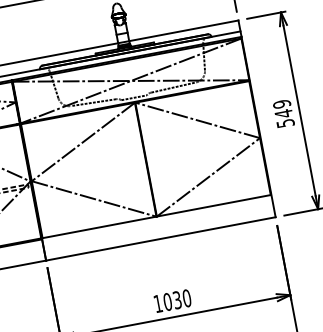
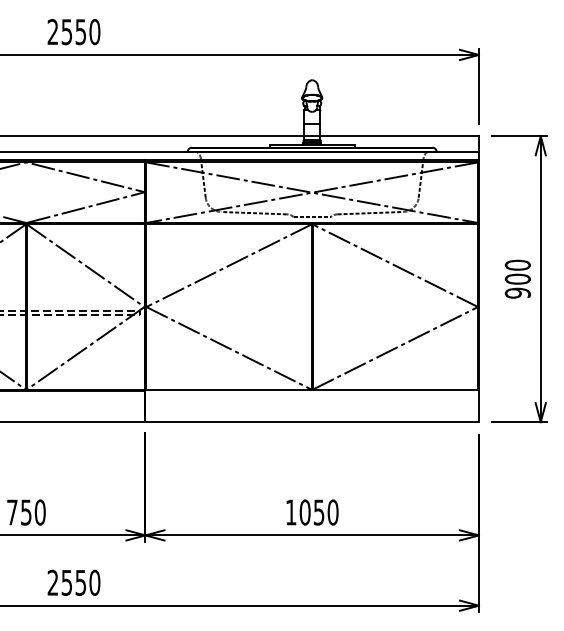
text: (283, 113) -> (517, 278), 549 -> 900
text: (177, 299) -> (319, 511), 1030 -> 1050

